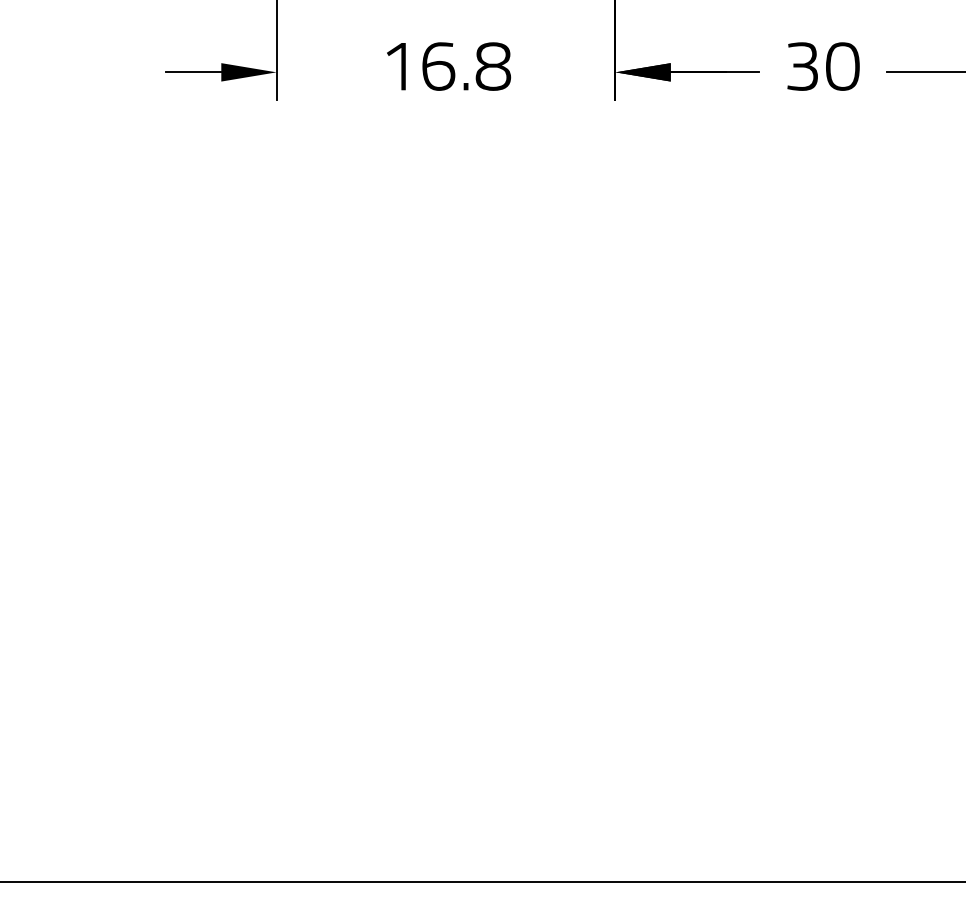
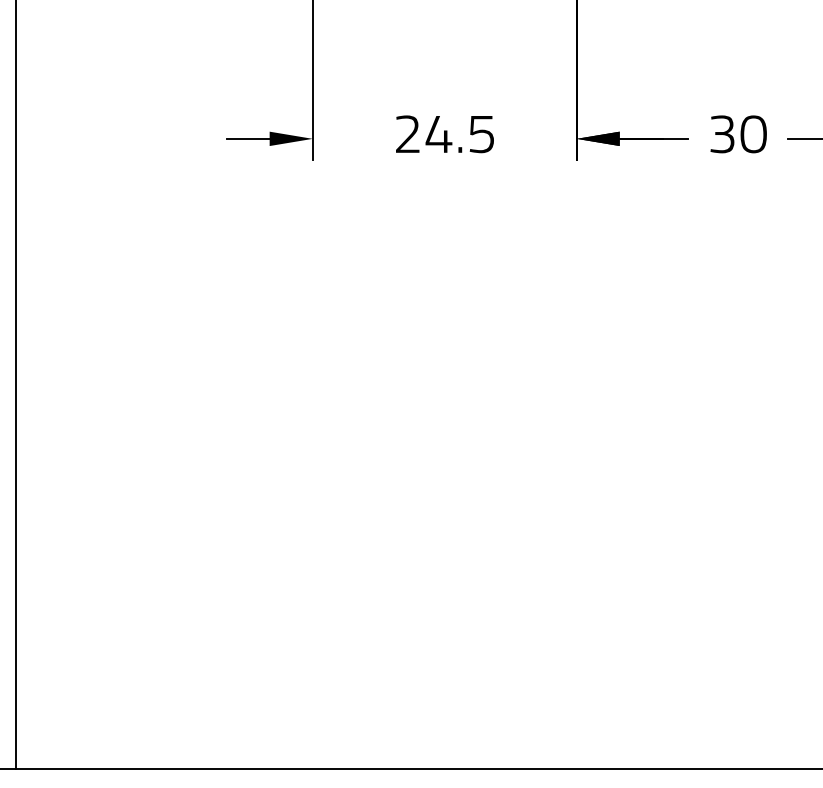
text: (447, 66) -> (445, 134), 16.8 -> 24.5

